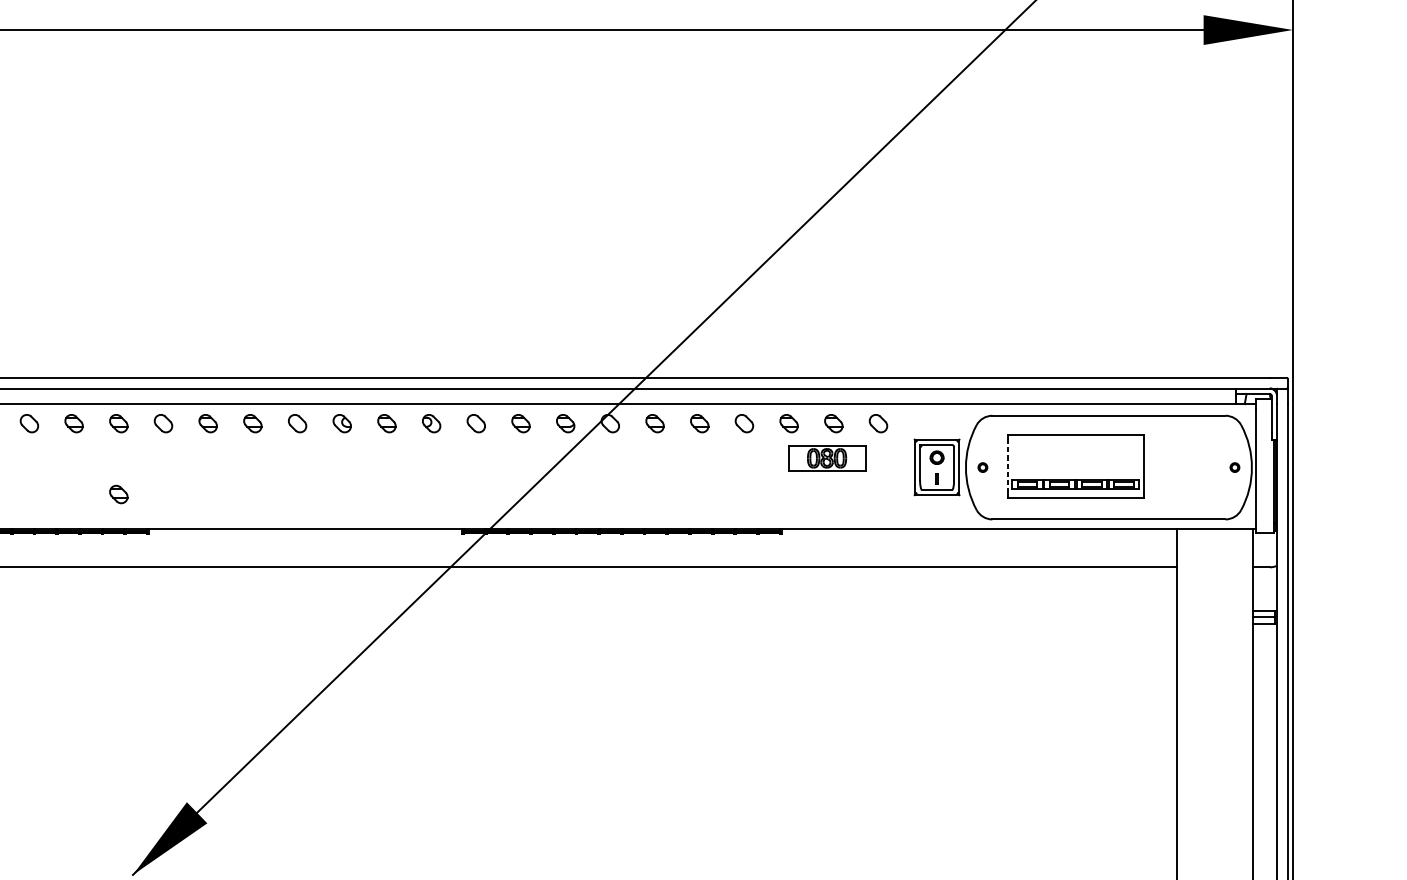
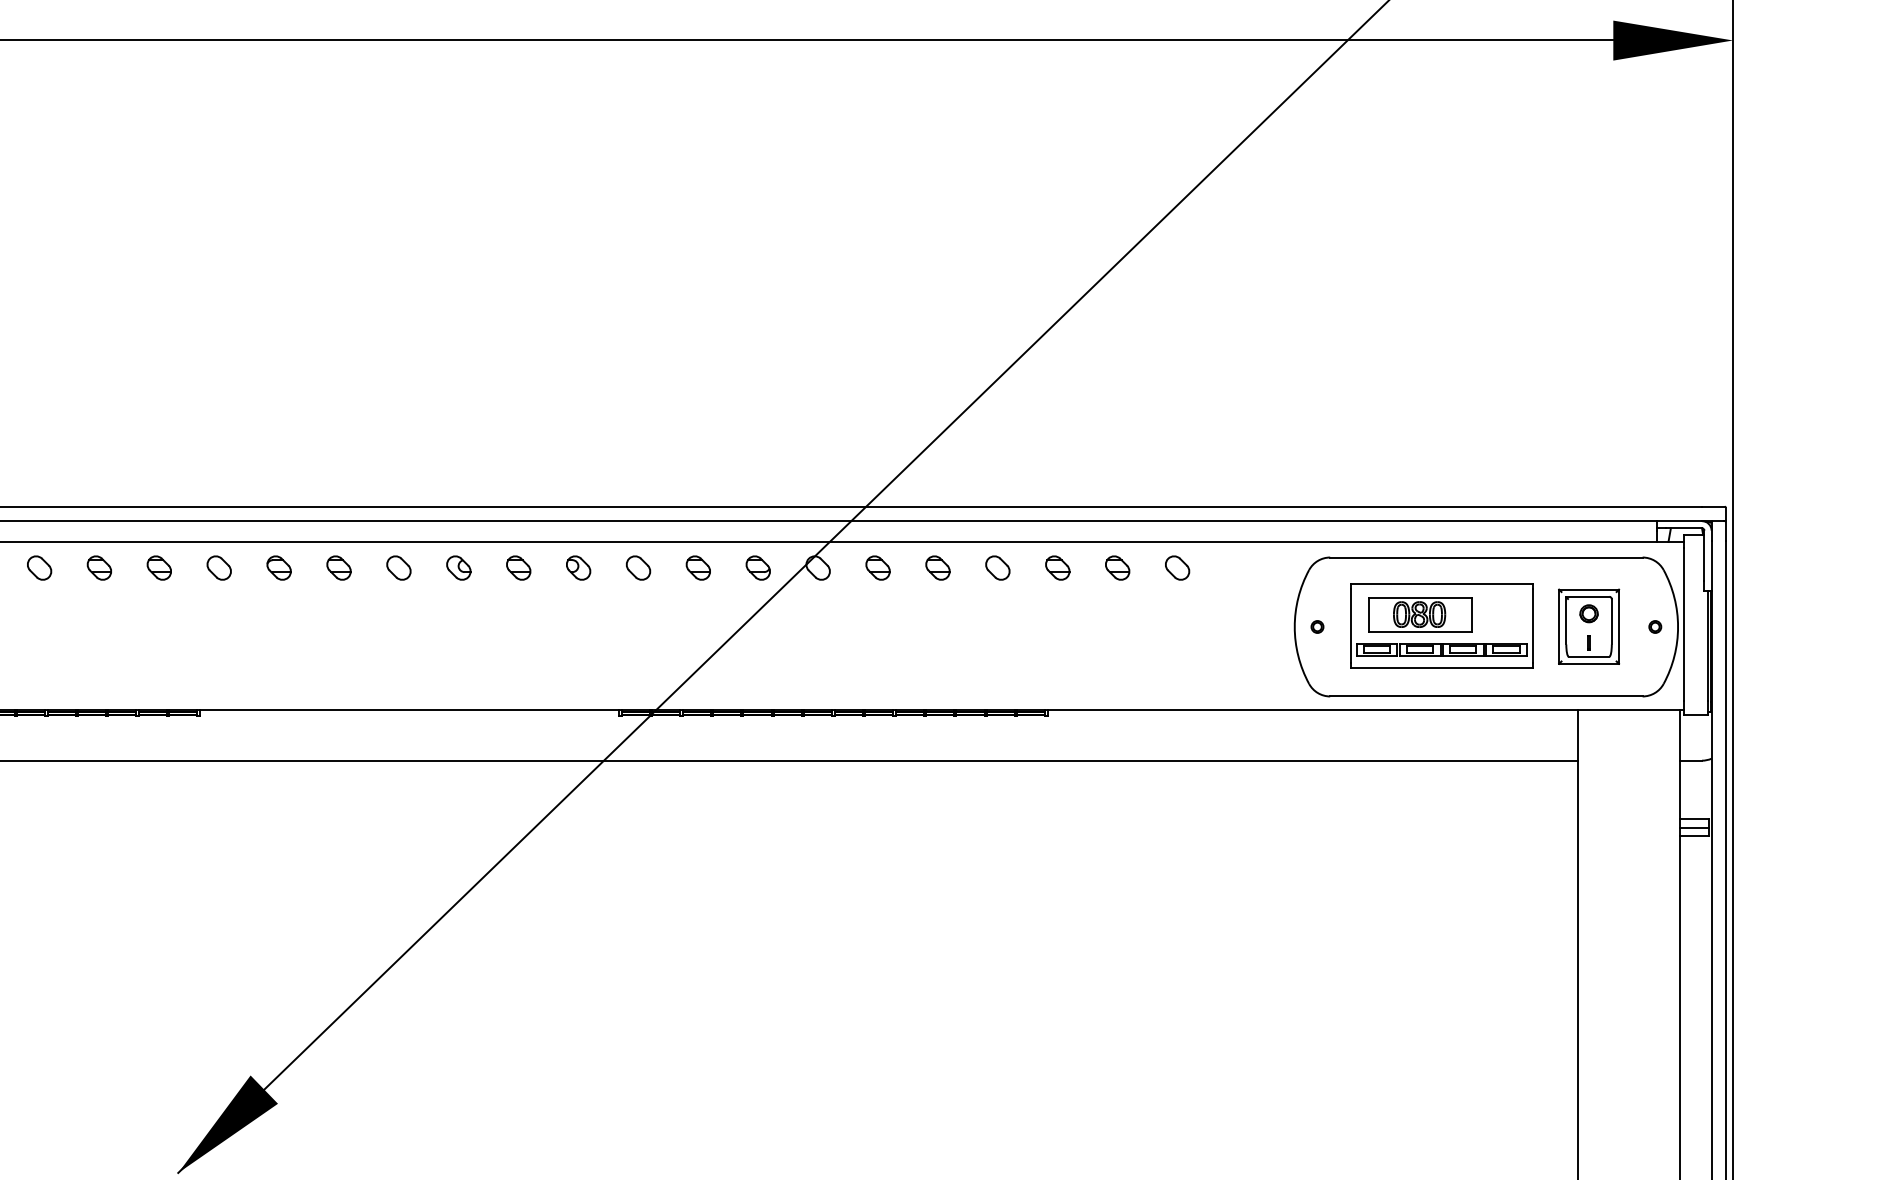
part: (827, 458) -> (1420, 614), moved
part: (937, 467) -> (1589, 626), moved
line: (1007, 467) -> (1350, 626), dashed -> solid
part: (118, 494) -> (158, 662), removed

